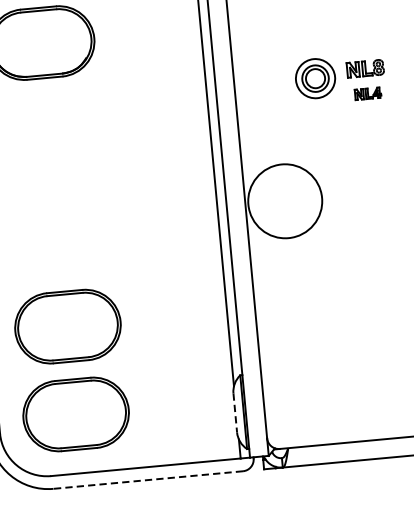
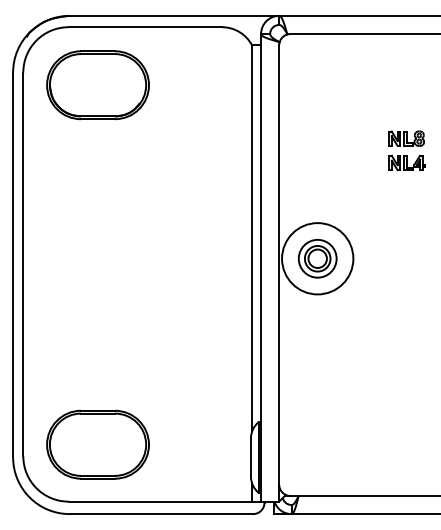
part: (315, 78) -> (317, 258), moved
part: (367, 93) -> (406, 162), size x1.43
part: (67, 326) -> (97, 359), removed
line: (234, 413) -> (250, 457), dashed -> solid
line: (148, 480) -> (161, 514), dashed -> solid

